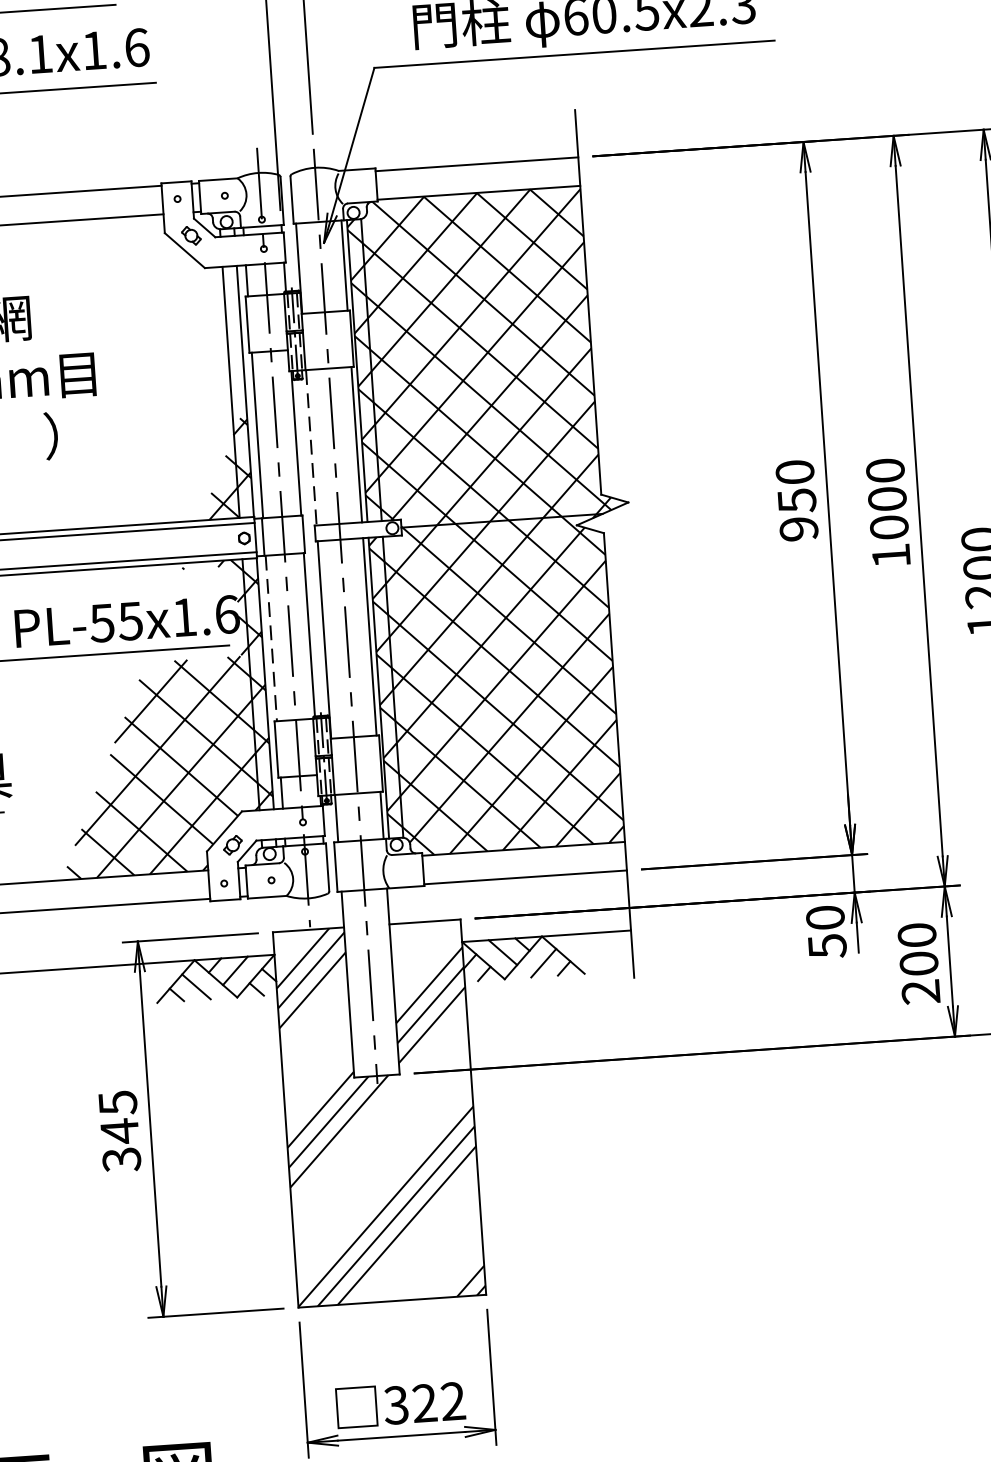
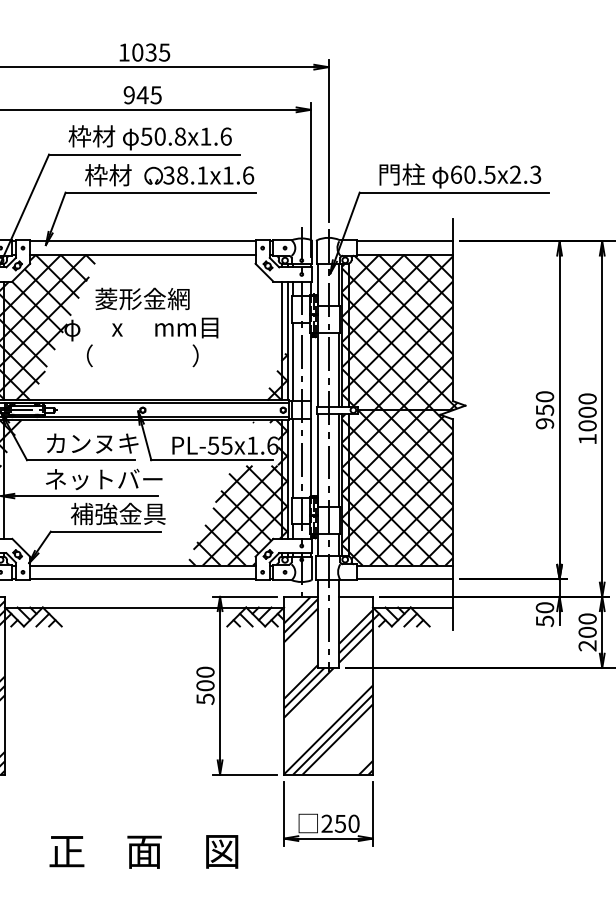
line: (310, 447) -> (317, 369), dashed -> solid
line: (270, 638) -> (292, 458), dashed -> solid
text: (119, 1130) -> (205, 685), 345 -> 500
text: (424, 1402) -> (340, 823), 322 -> 250

